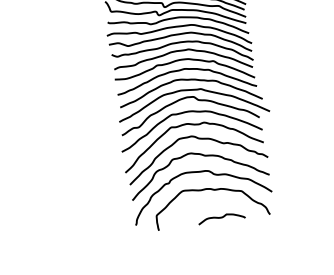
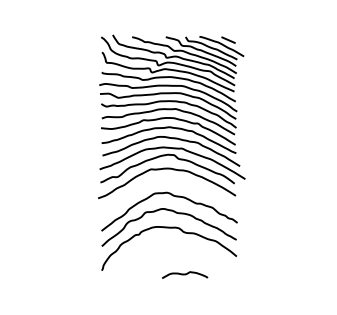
curve: (192, 125) -> (169, 182), removed
curve: (212, 190) -> (179, 247), removed

